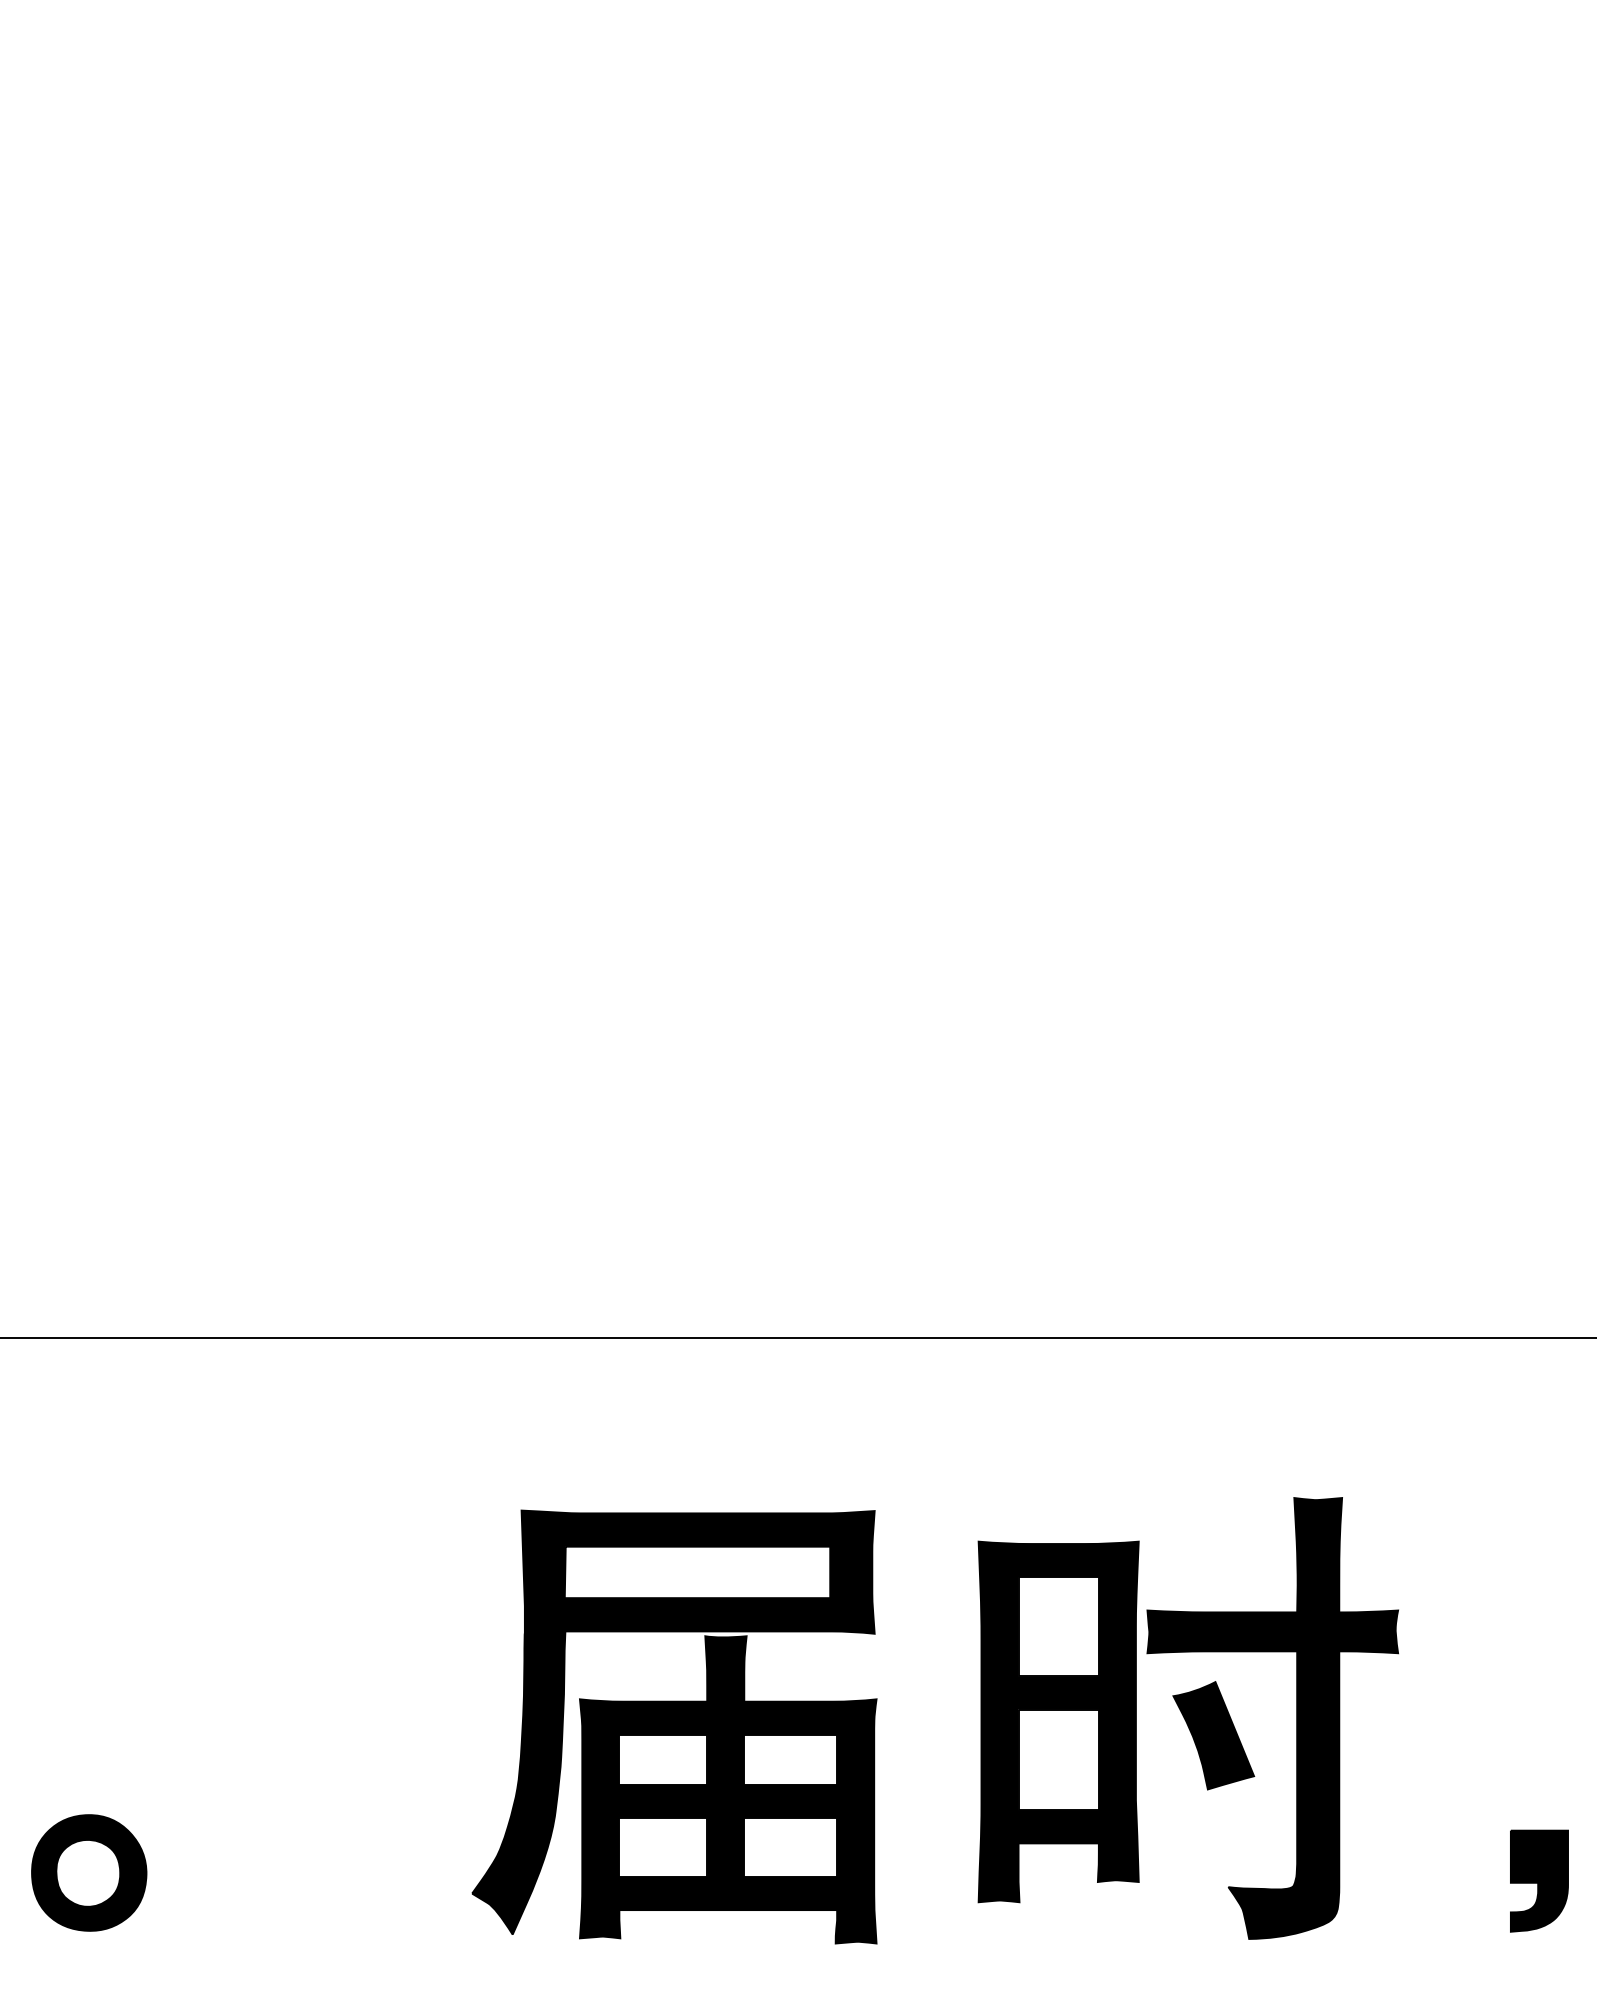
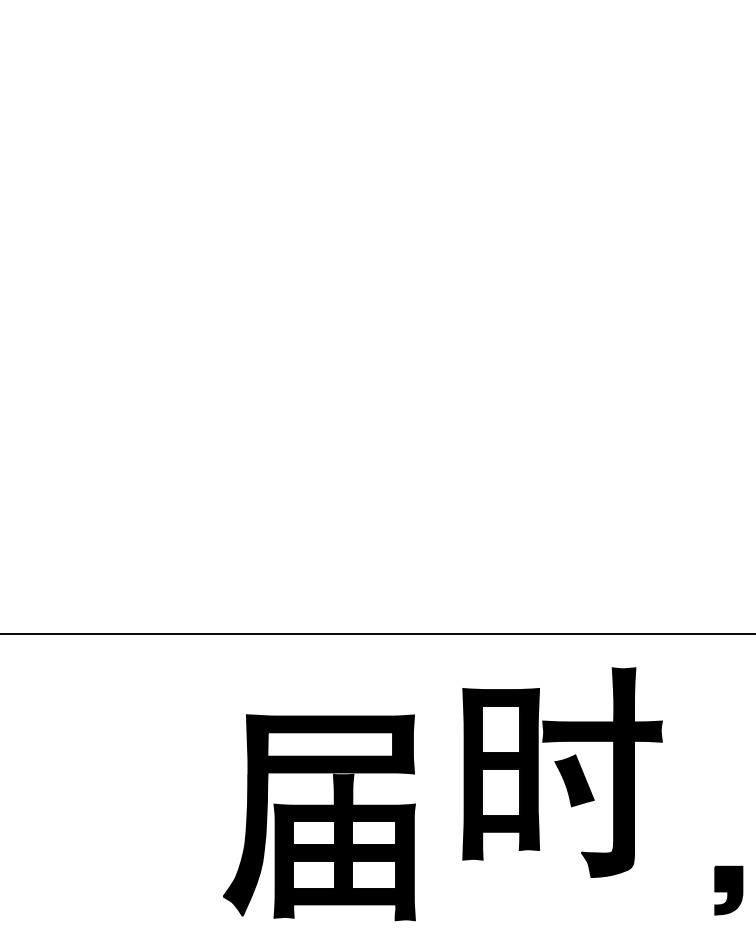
part: (1188, 1718) -> (562, 772), moved
part: (89, 1872) -> (42, 886), removed

